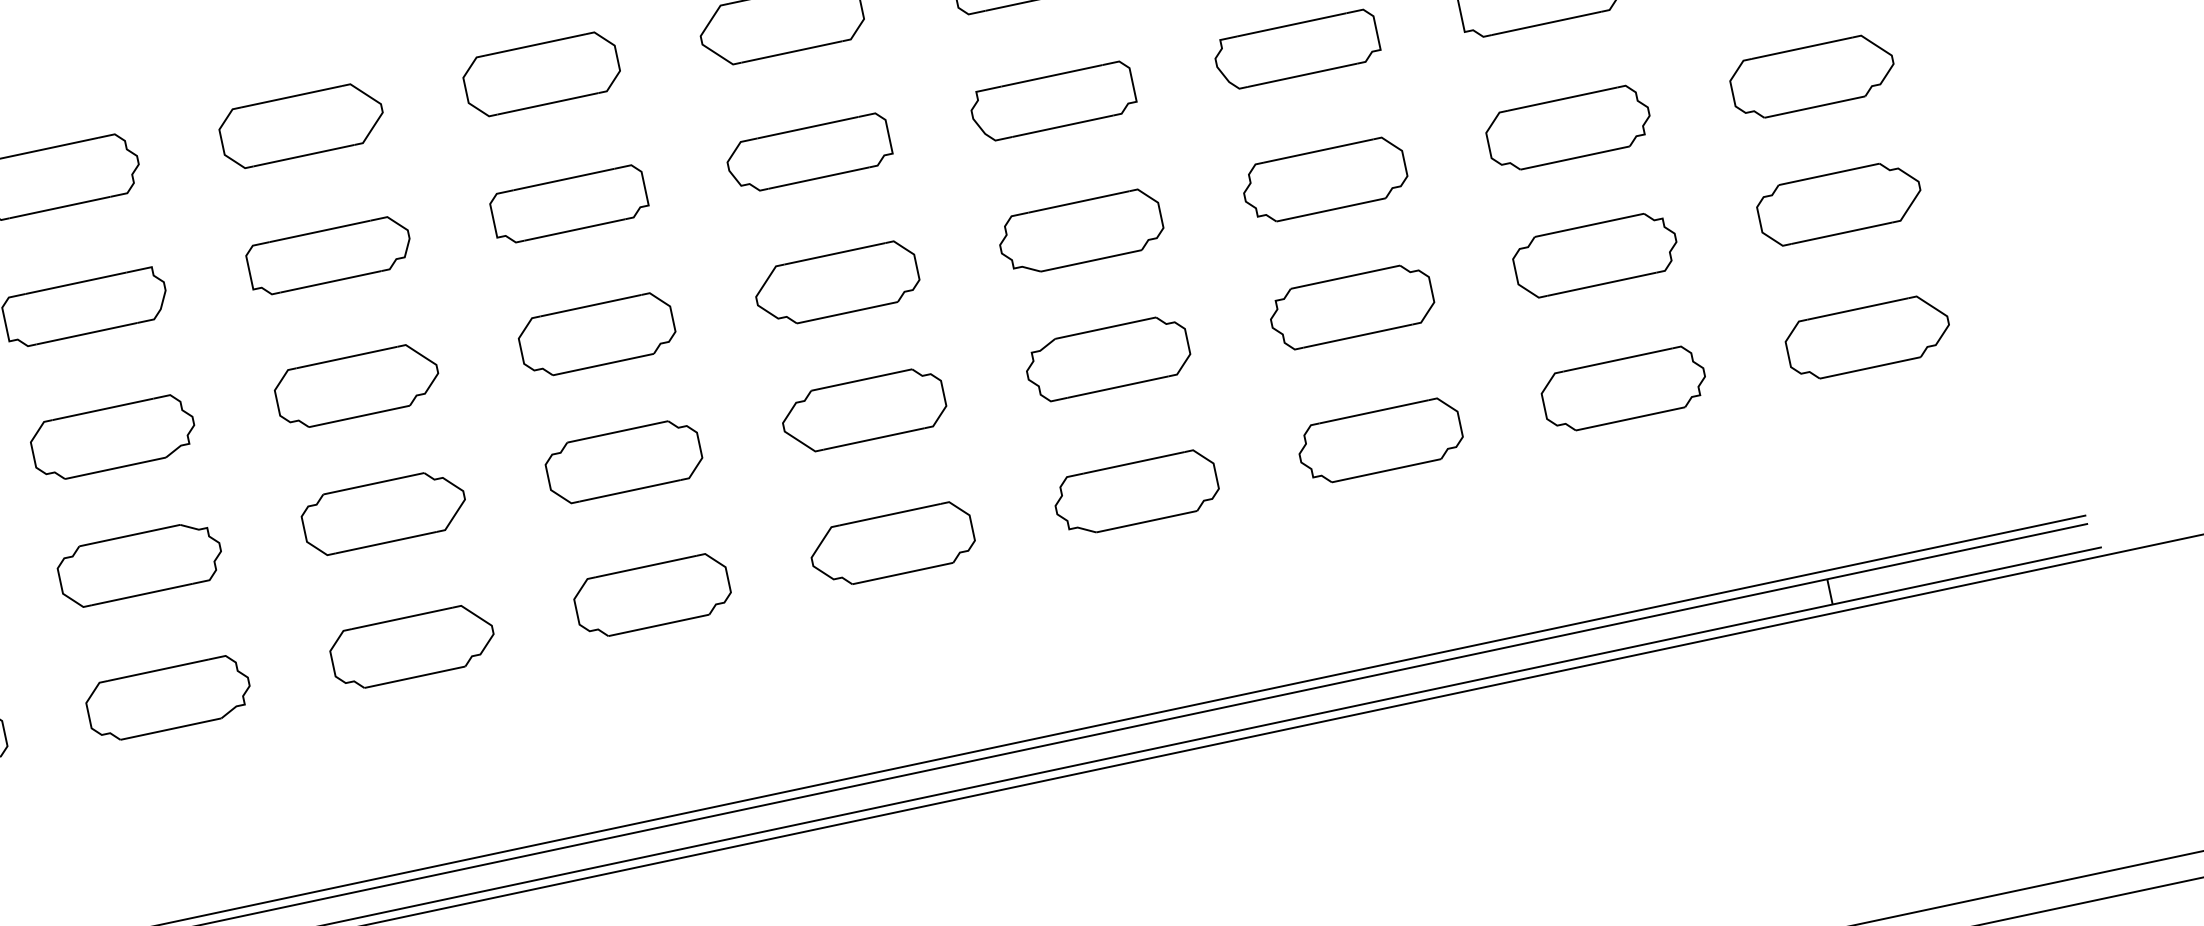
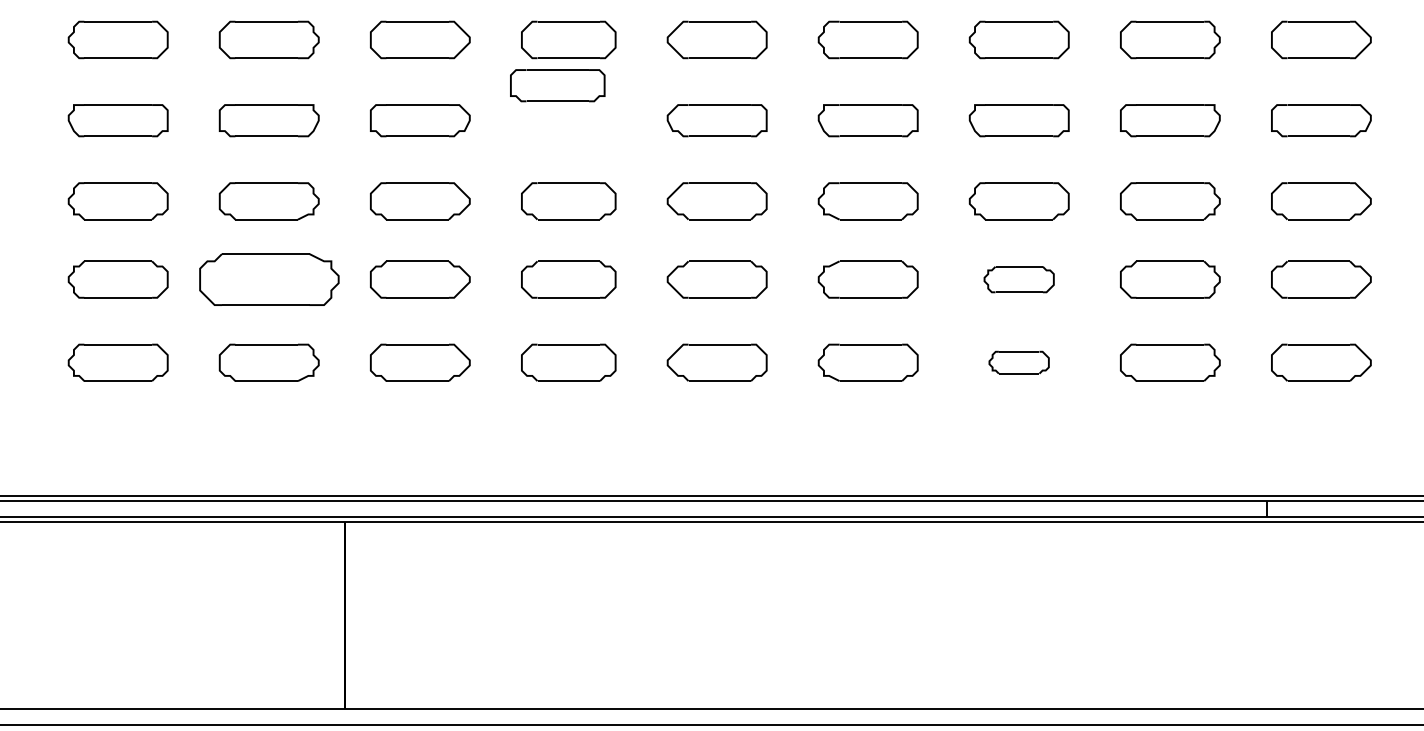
part: (568, 204) -> (557, 85), moved
part: (1350, 306) -> (1018, 279), size x0.7
part: (1378, 440) -> (1018, 362), size x0.6
part: (138, 564) -> (268, 279), size x1.4

